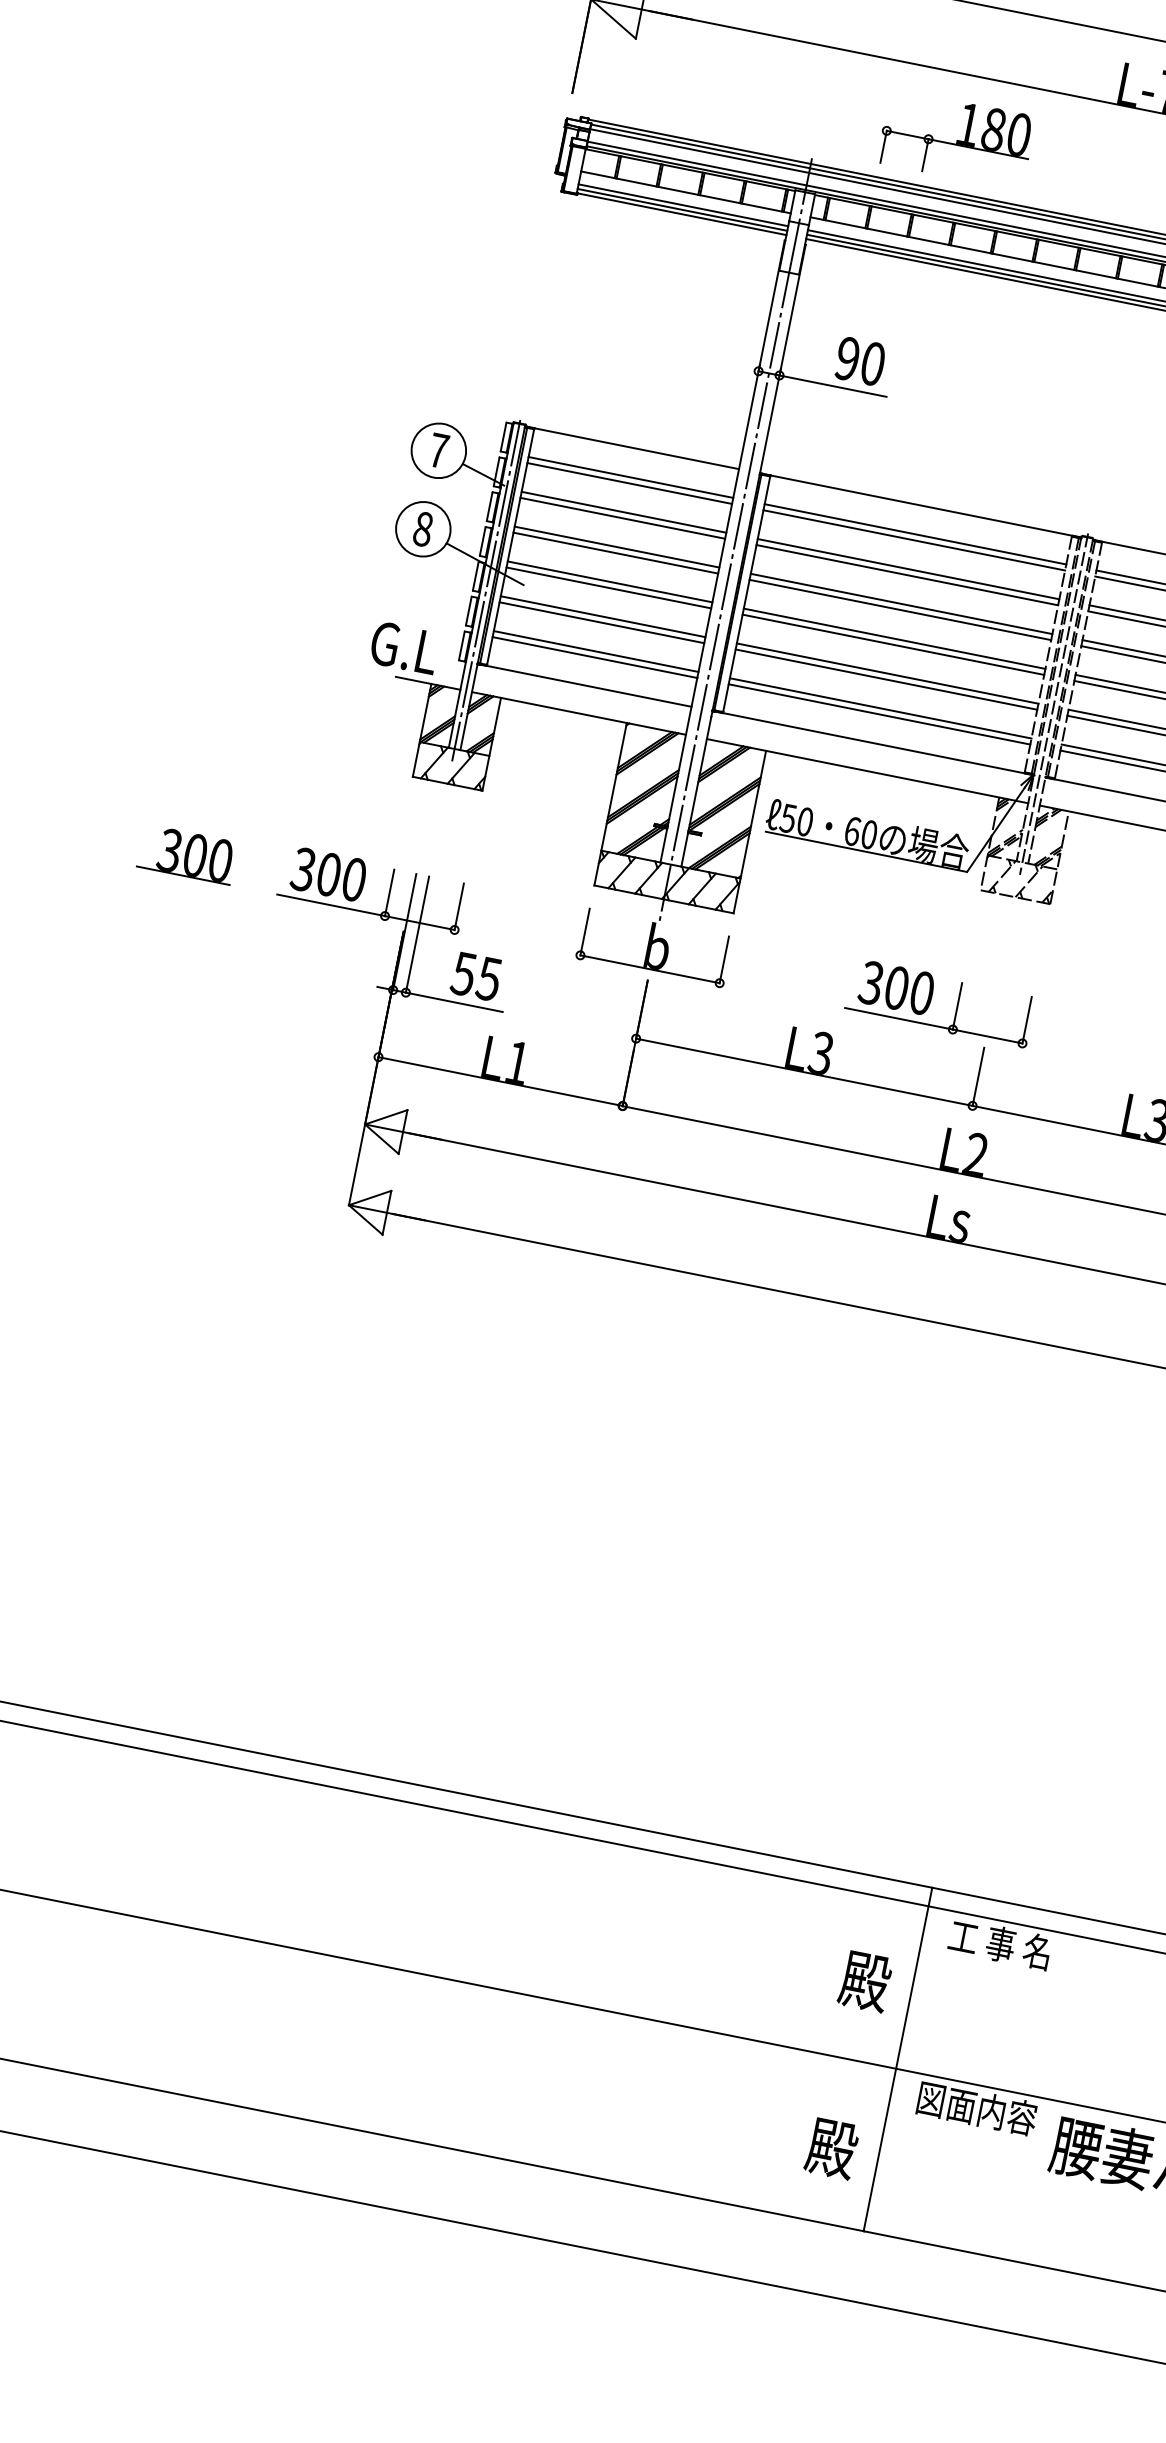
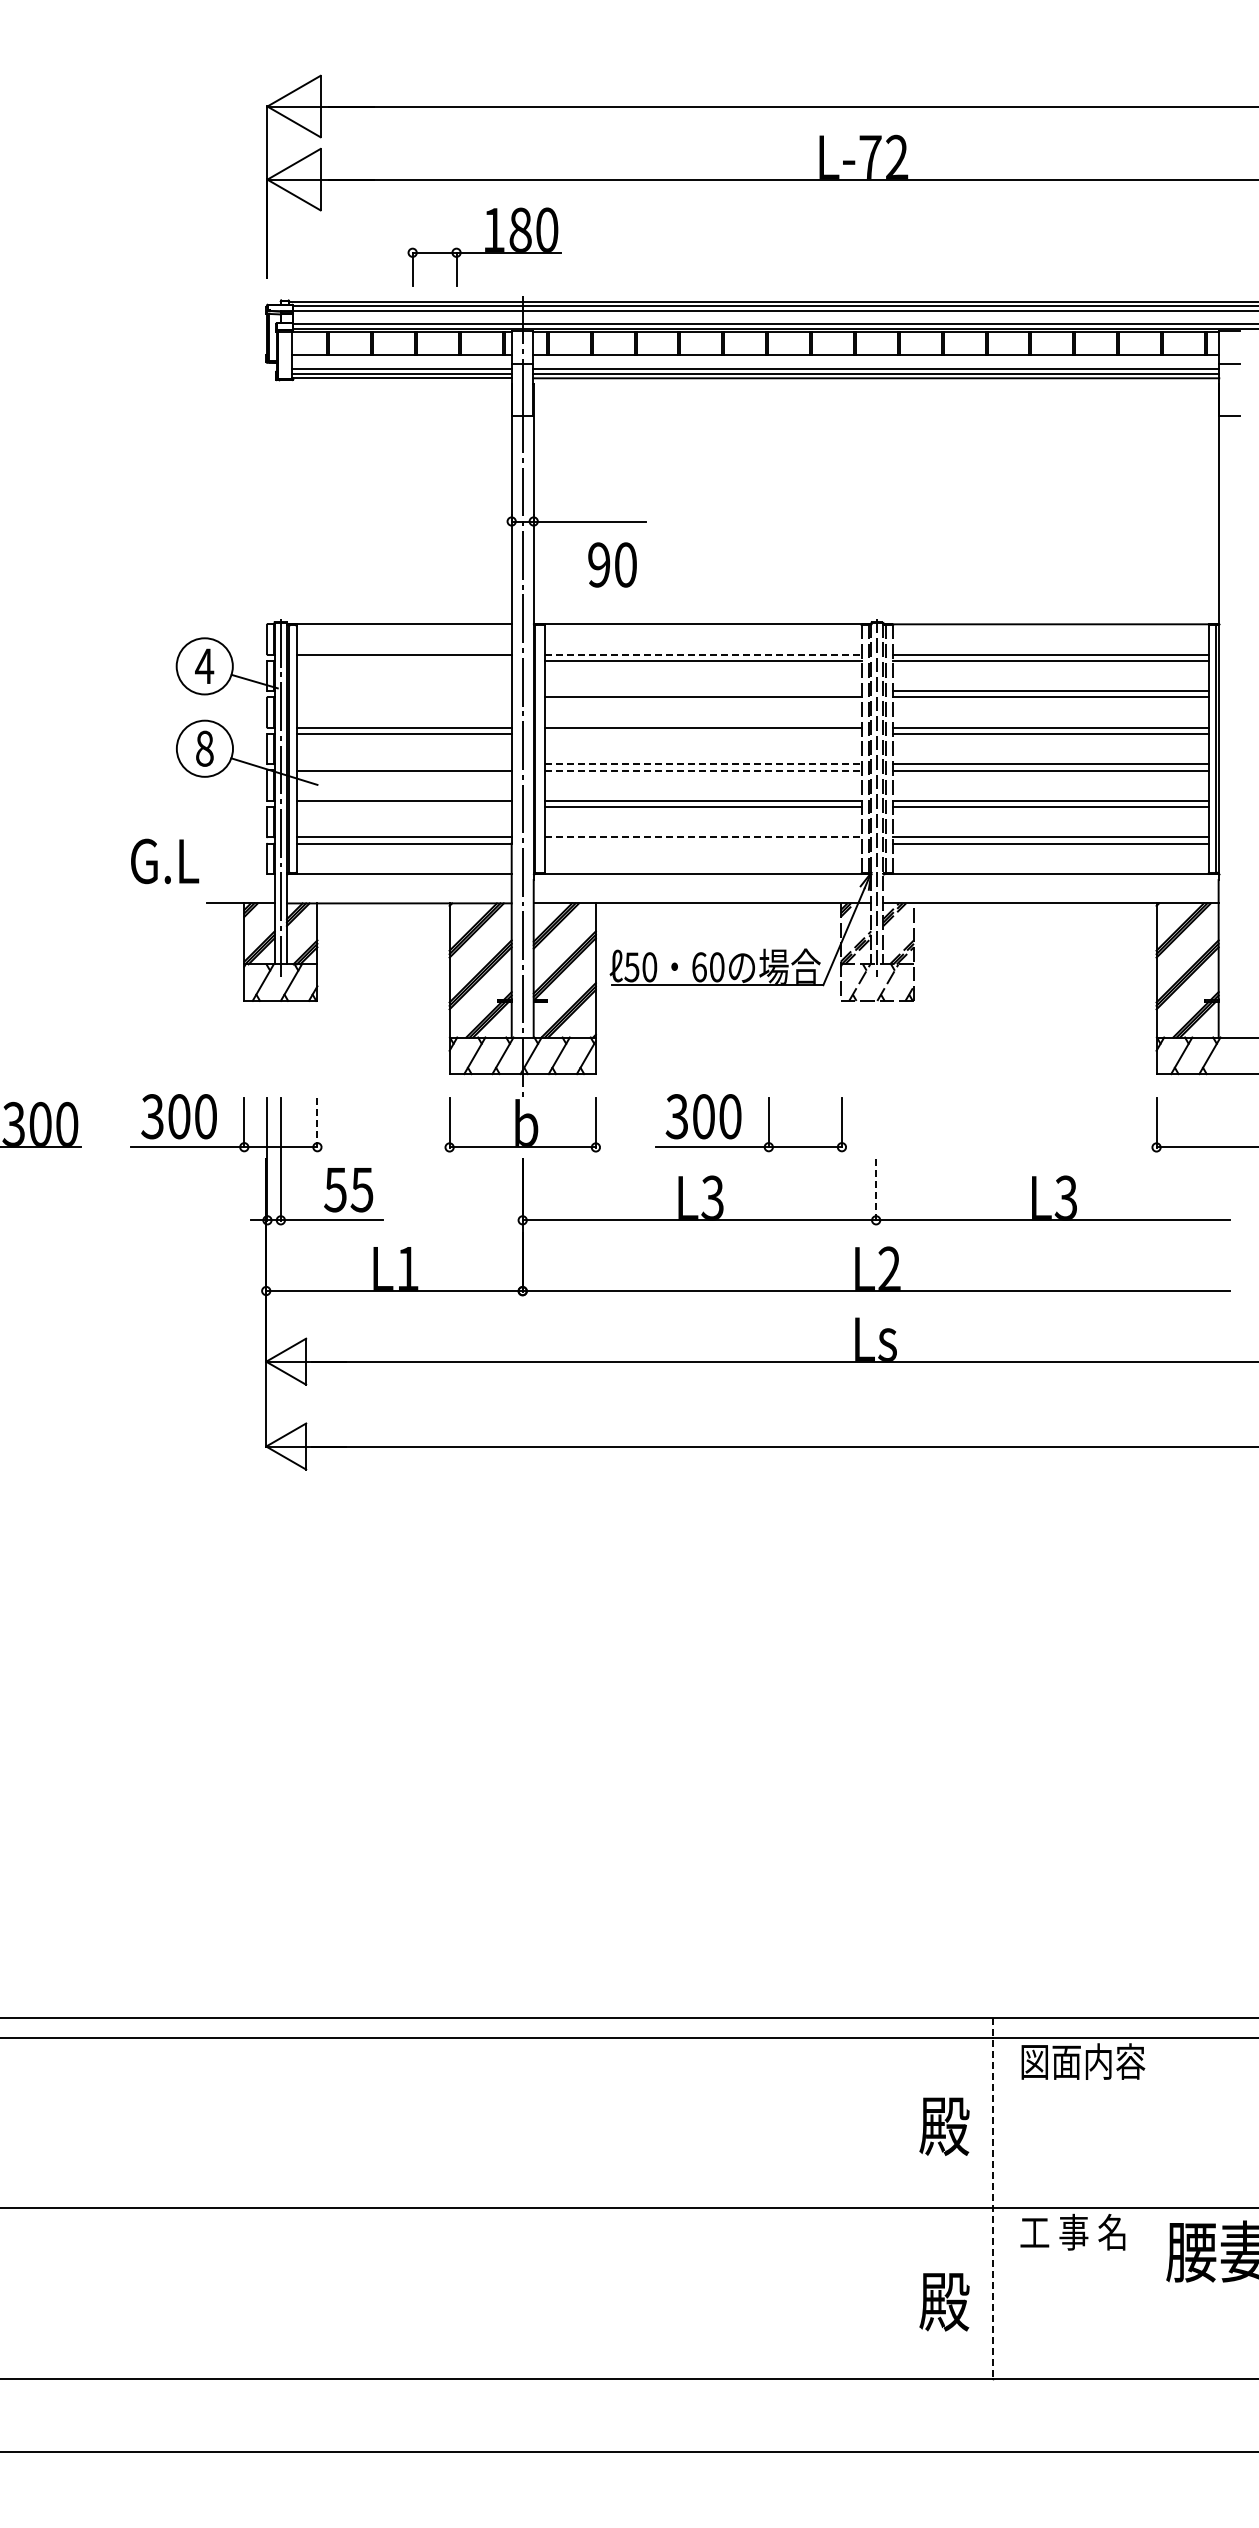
part: (956, 138) -> (484, 246), moved
text: (860, 360) -> (612, 564), moved
text: (438, 449) -> (204, 665), 7 -> 4
line: (629, 483) -> (403, 660), removed
line: (623, 512) -> (403, 691), removed
line: (622, 518) -> (403, 697), removed
line: (915, 534) -> (703, 654), solid -> dashed
line: (907, 569) -> (702, 691), removed
line: (609, 582) -> (403, 764), removed
line: (899, 610) -> (702, 734), removed
line: (601, 622) -> (403, 807), removed
line: (894, 639) -> (703, 764), solid -> dashed
line: (893, 644) -> (703, 770), solid -> dashed
text: (405, 648) -> (165, 861), moved
line: (881, 708) -> (703, 837), solid -> dashed
line: (878, 714) -> (702, 843), removed
line: (459, 907) -> (317, 1123), solid -> dashed
part: (931, 1001) -> (741, 1123), moved
line: (978, 1076) -> (876, 1189), solid -> dashed
text: (1009, 1945) -> (1082, 2061), 工 事 名 -> 図面内容
line: (898, 2060) -> (993, 2199), solid -> dashed
text: (976, 2107) -> (1082, 2231), 図面内容 -> 工 事 名

